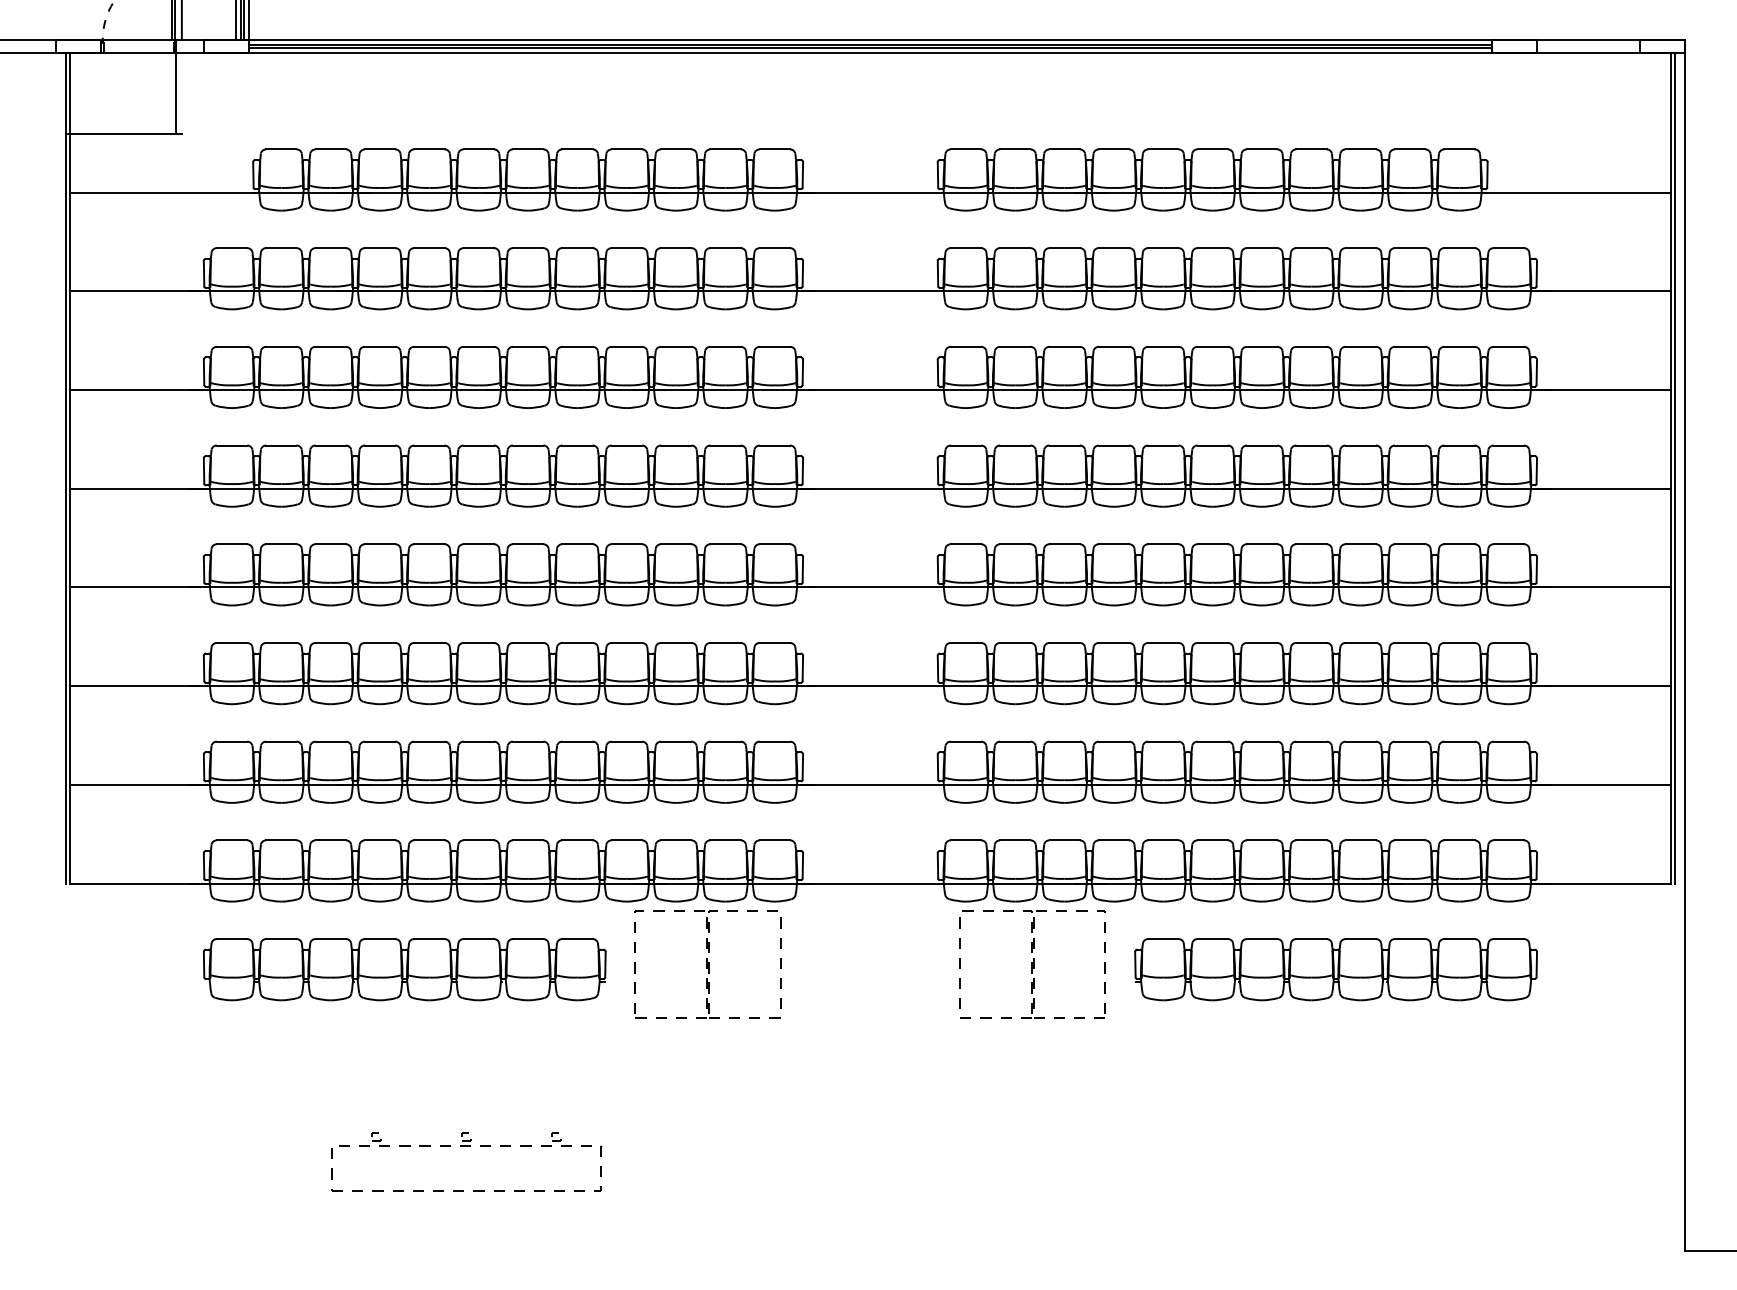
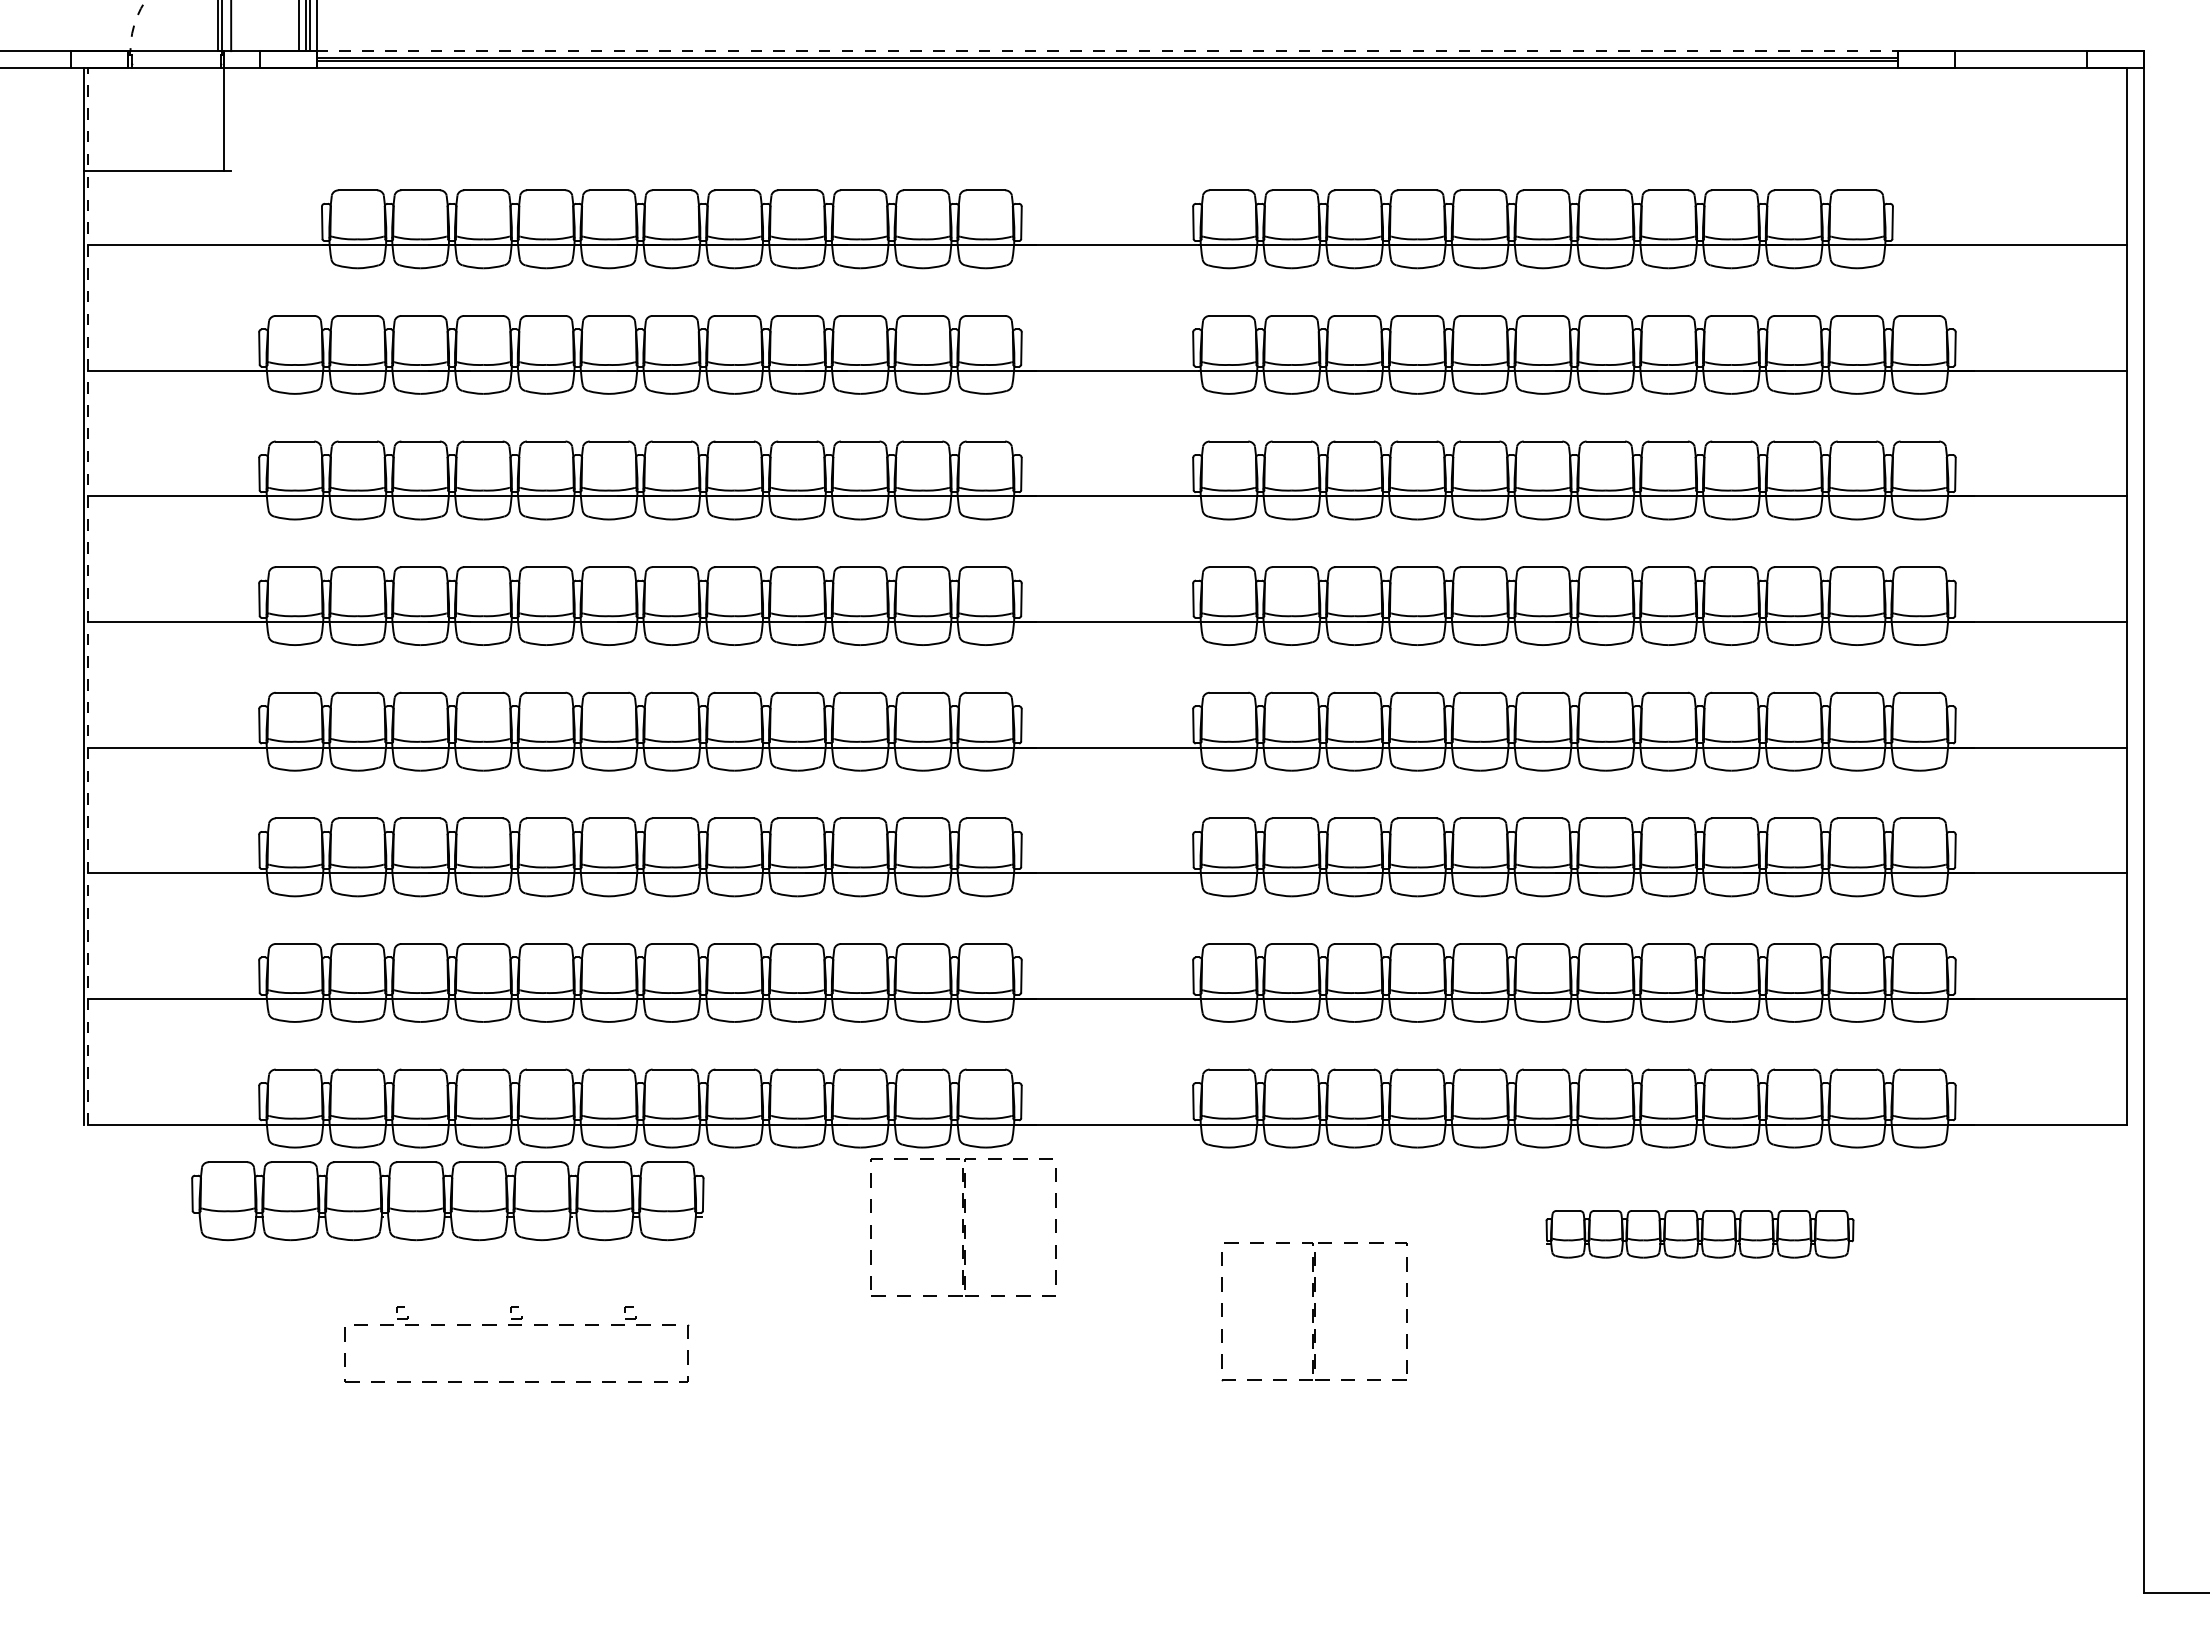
line: (870, 40) -> (1107, 51), solid -> dashed
line: (69, 467) -> (88, 595), solid -> dashed
line: (1675, 468) -> (2131, 596), removed
part: (707, 964) -> (963, 1227), moved
part: (1033, 964) -> (1314, 1311), moved
part: (404, 969) -> (447, 1201), moved
part: (1335, 969) -> (1699, 1234), size x0.6
part: (466, 1146) -> (516, 1325), moved

